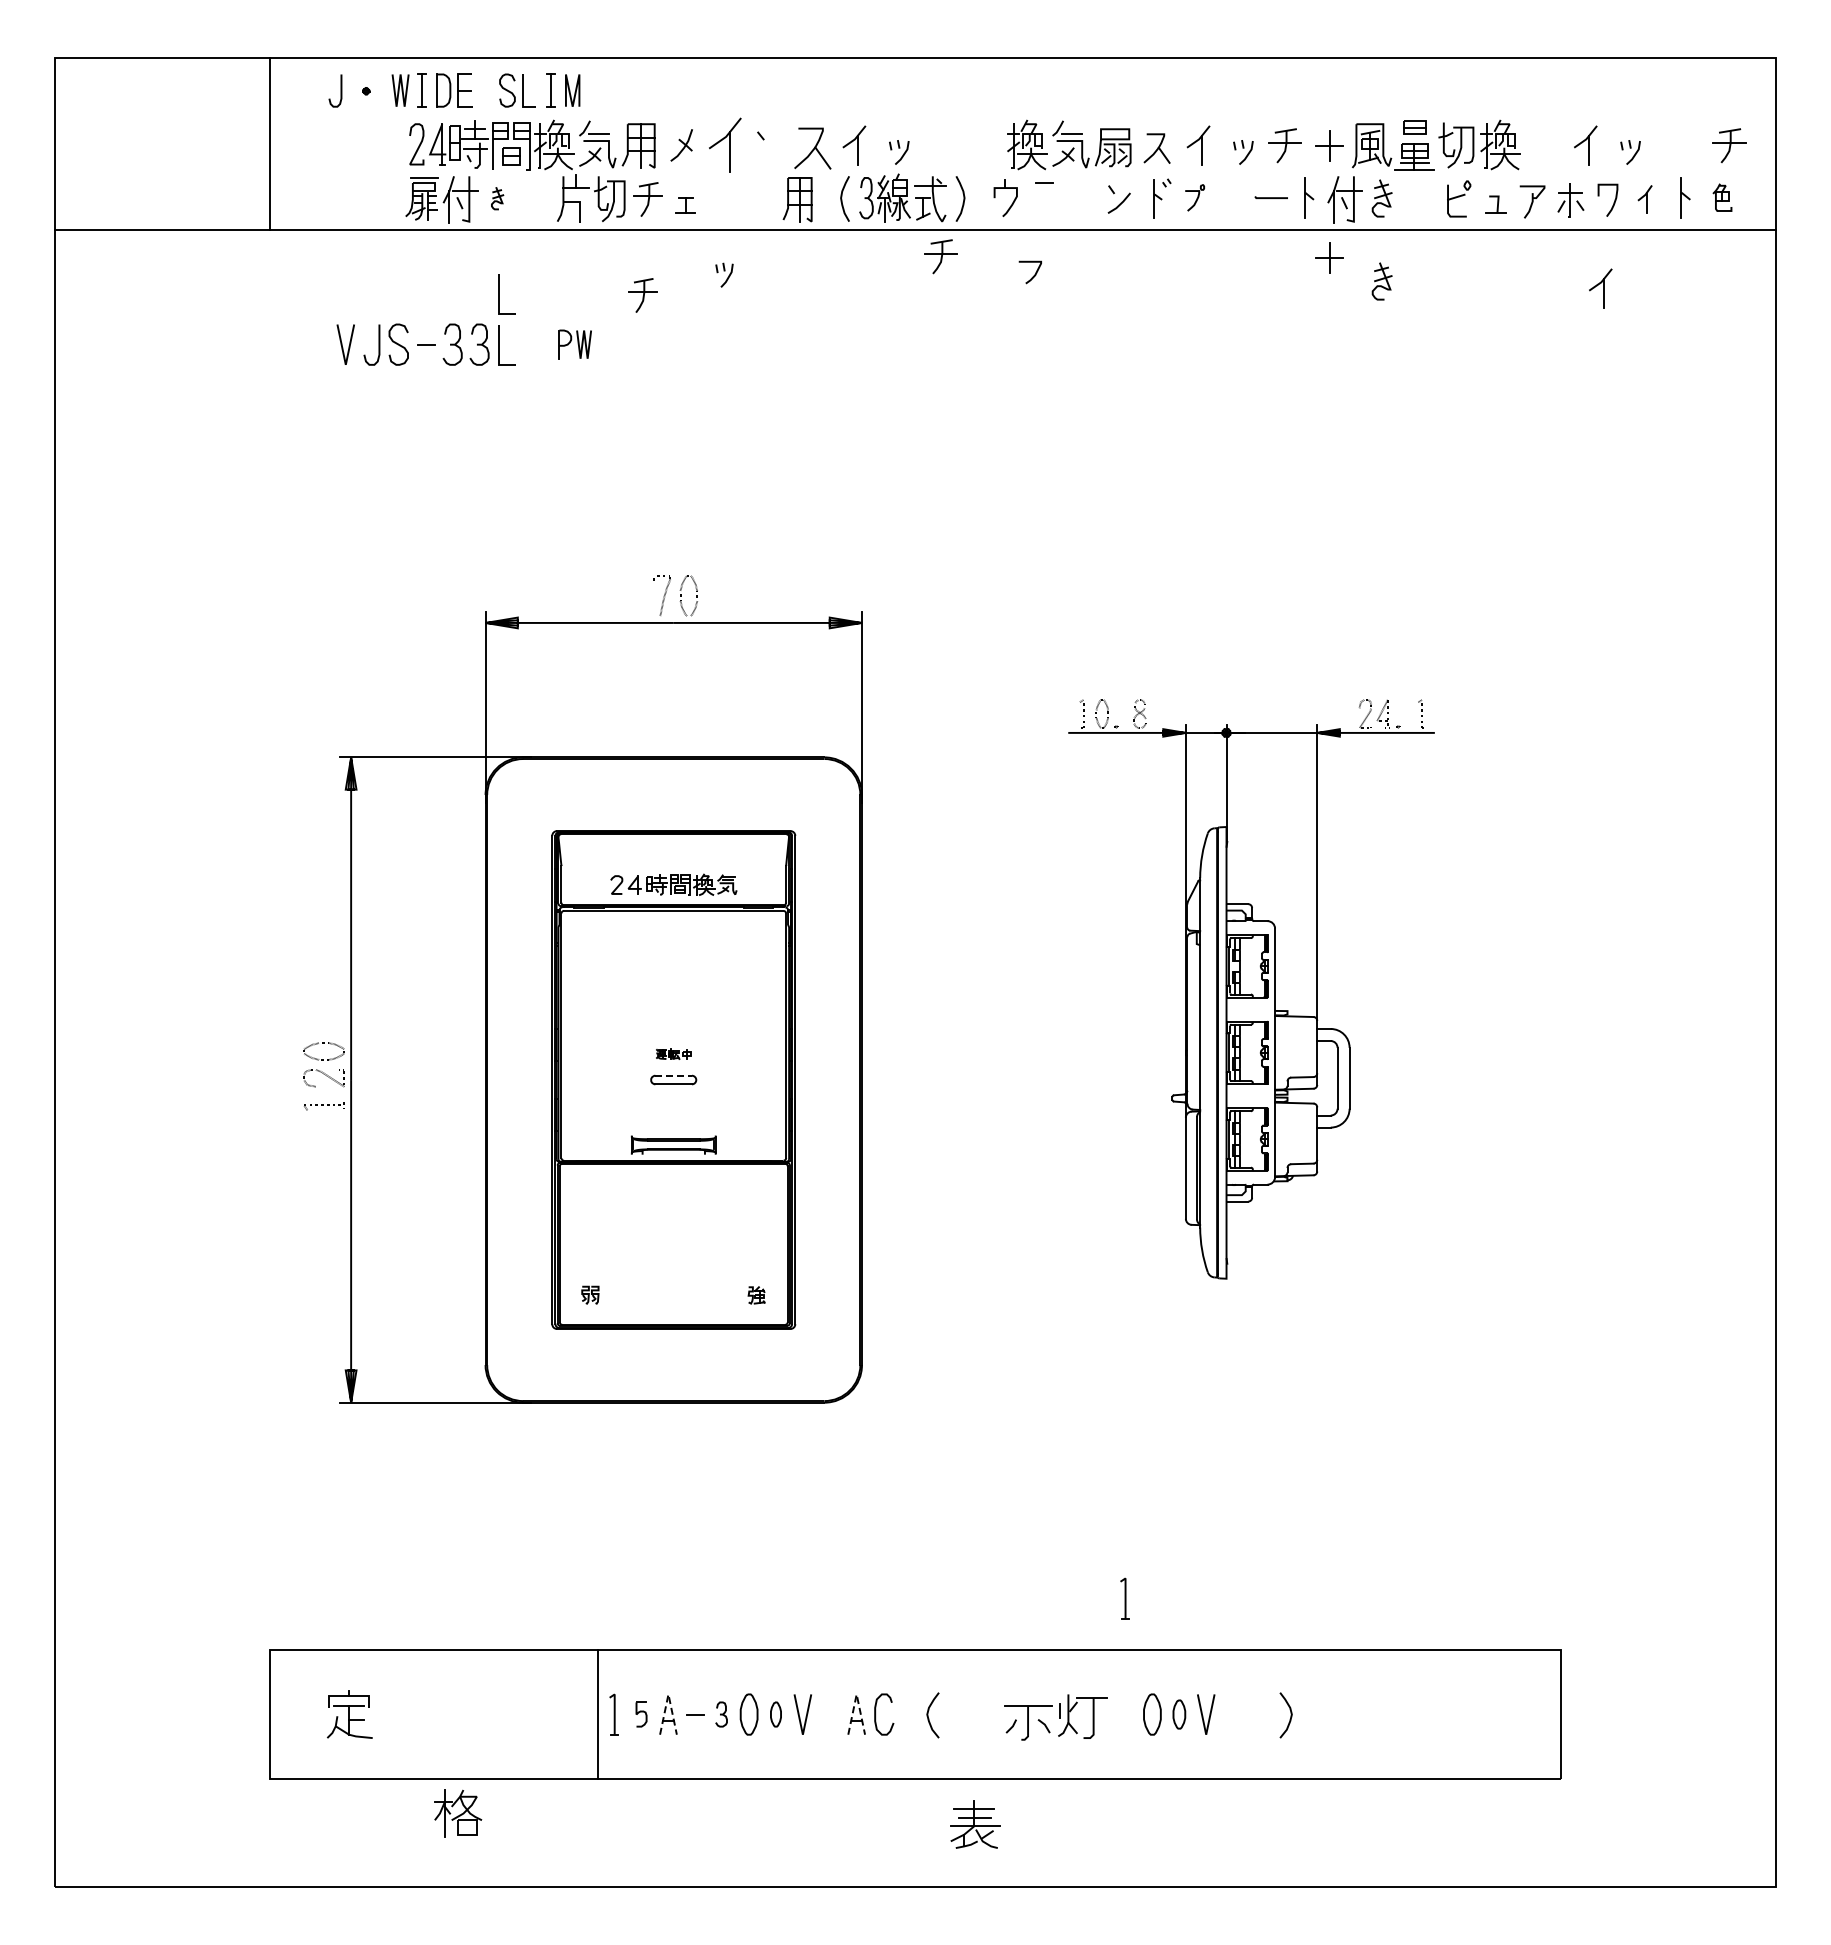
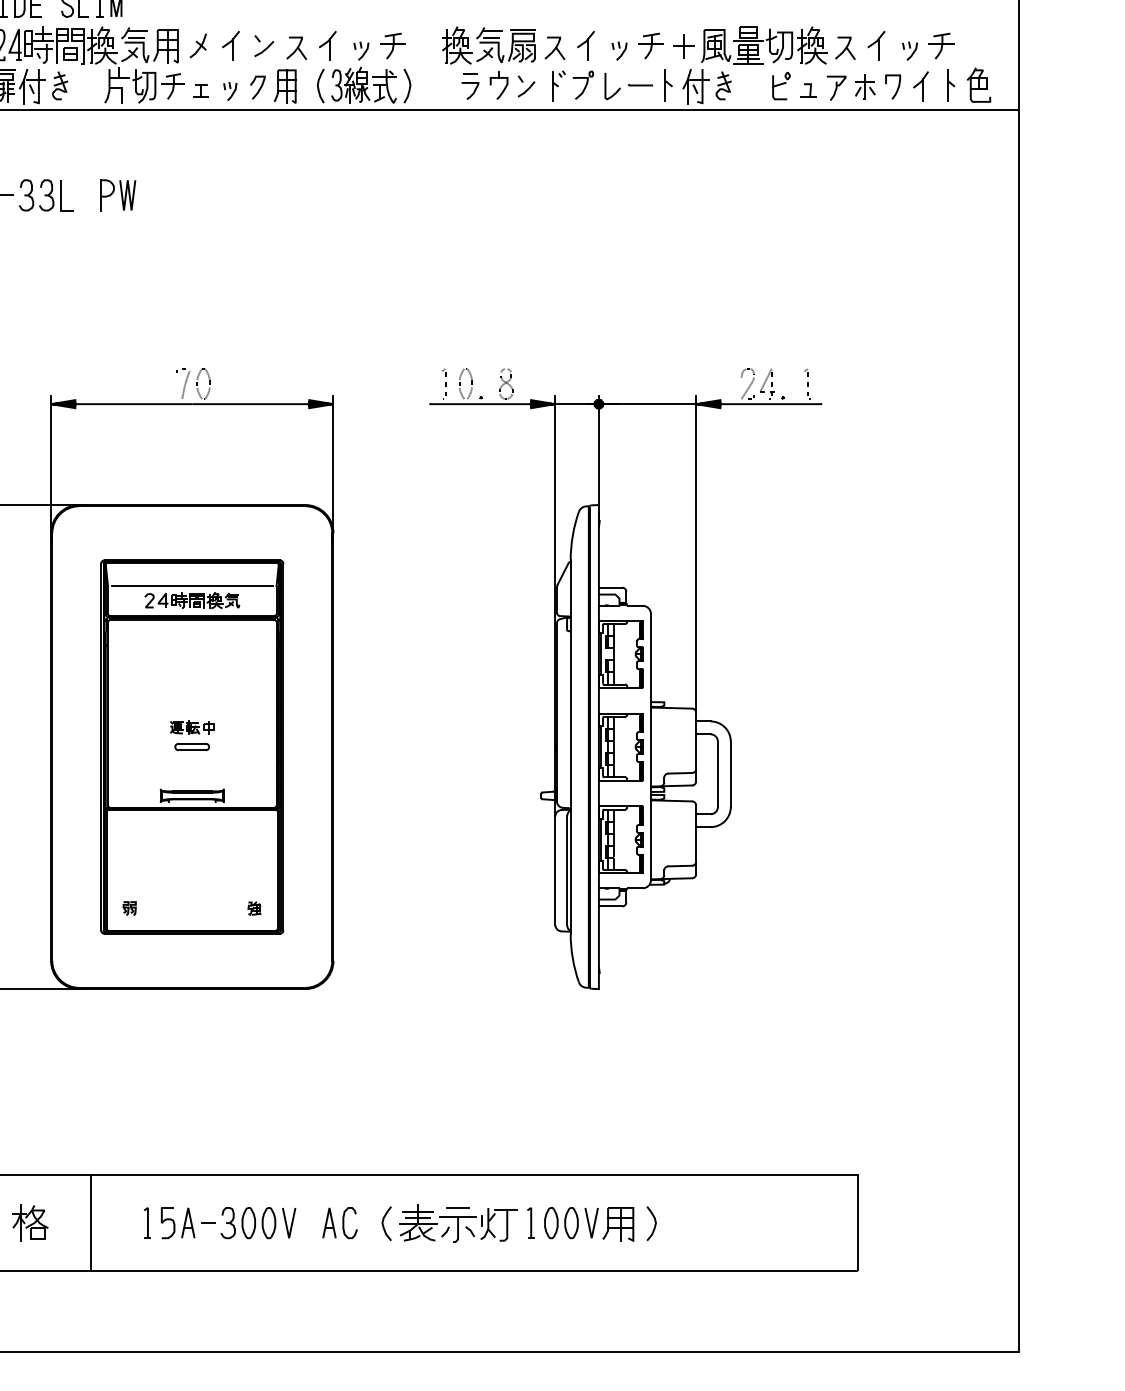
line: (1114, 124) -> (522, 30), added
line: (600, 125) -> (137, 30), added
line: (1073, 125) -> (492, 30), added
line: (1414, 139) -> (747, 41), added
part: (725, 145) -> (231, 45), size x0.71
part: (1729, 145) -> (941, 45), moved
part: (812, 148) -> (296, 48), size x0.71
part: (1543, 148) -> (844, 48), added
line: (770, 149) -> (264, 48), added
part: (1194, 197) -> (582, 84), size x1.43
part: (1722, 197) -> (979, 84), size x1.67
part: (497, 198) -> (60, 85), size x1.67
part: (1644, 198) -> (920, 85), size x1.43
curve: (1225, 199) -> (606, 86), added
part: (1013, 200) -> (504, 87), moved
curve: (763, 201) -> (259, 87), added
part: (940, 256) -> (392, 45), moved
part: (1329, 257) -> (684, 129), removed
part: (724, 274) -> (230, 90), moved
curve: (1033, 275) -> (472, 93), moved
part: (1381, 281) -> (723, 147), removed
part: (1600, 288) -> (887, 153), removed
line: (499, 294) -> (61, 157), removed
part: (642, 295) -> (168, 158), removed
part: (575, 344) -> (118, 195), size x1.43
line: (673, 865) -> (192, 586), added
part: (1251, 989) -> (625, 679), size x1.43
part: (673, 1054) -> (192, 727), size x1.67
line: (674, 1075) -> (192, 743), dashed -> solid
part: (1124, 1598) -> (530, 1223), moved
line: (668, 1694) -> (188, 1208), dashed -> solid
line: (856, 1694) -> (329, 1208), dashed -> solid
line: (1027, 1694) -> (457, 1208), added
line: (598, 1714) -> (91, 1223), moved
part: (641, 1714) -> (168, 1223), size x1.67
part: (721, 1714) -> (228, 1223), size x1.67
part: (775, 1714) -> (268, 1223), size x1.67
part: (1179, 1714) -> (571, 1223), size x1.43
part: (1241, 1716) -> (618, 1224), added
part: (458, 1813) -> (30, 1223), moved
part: (975, 1824) -> (418, 1223), moved

